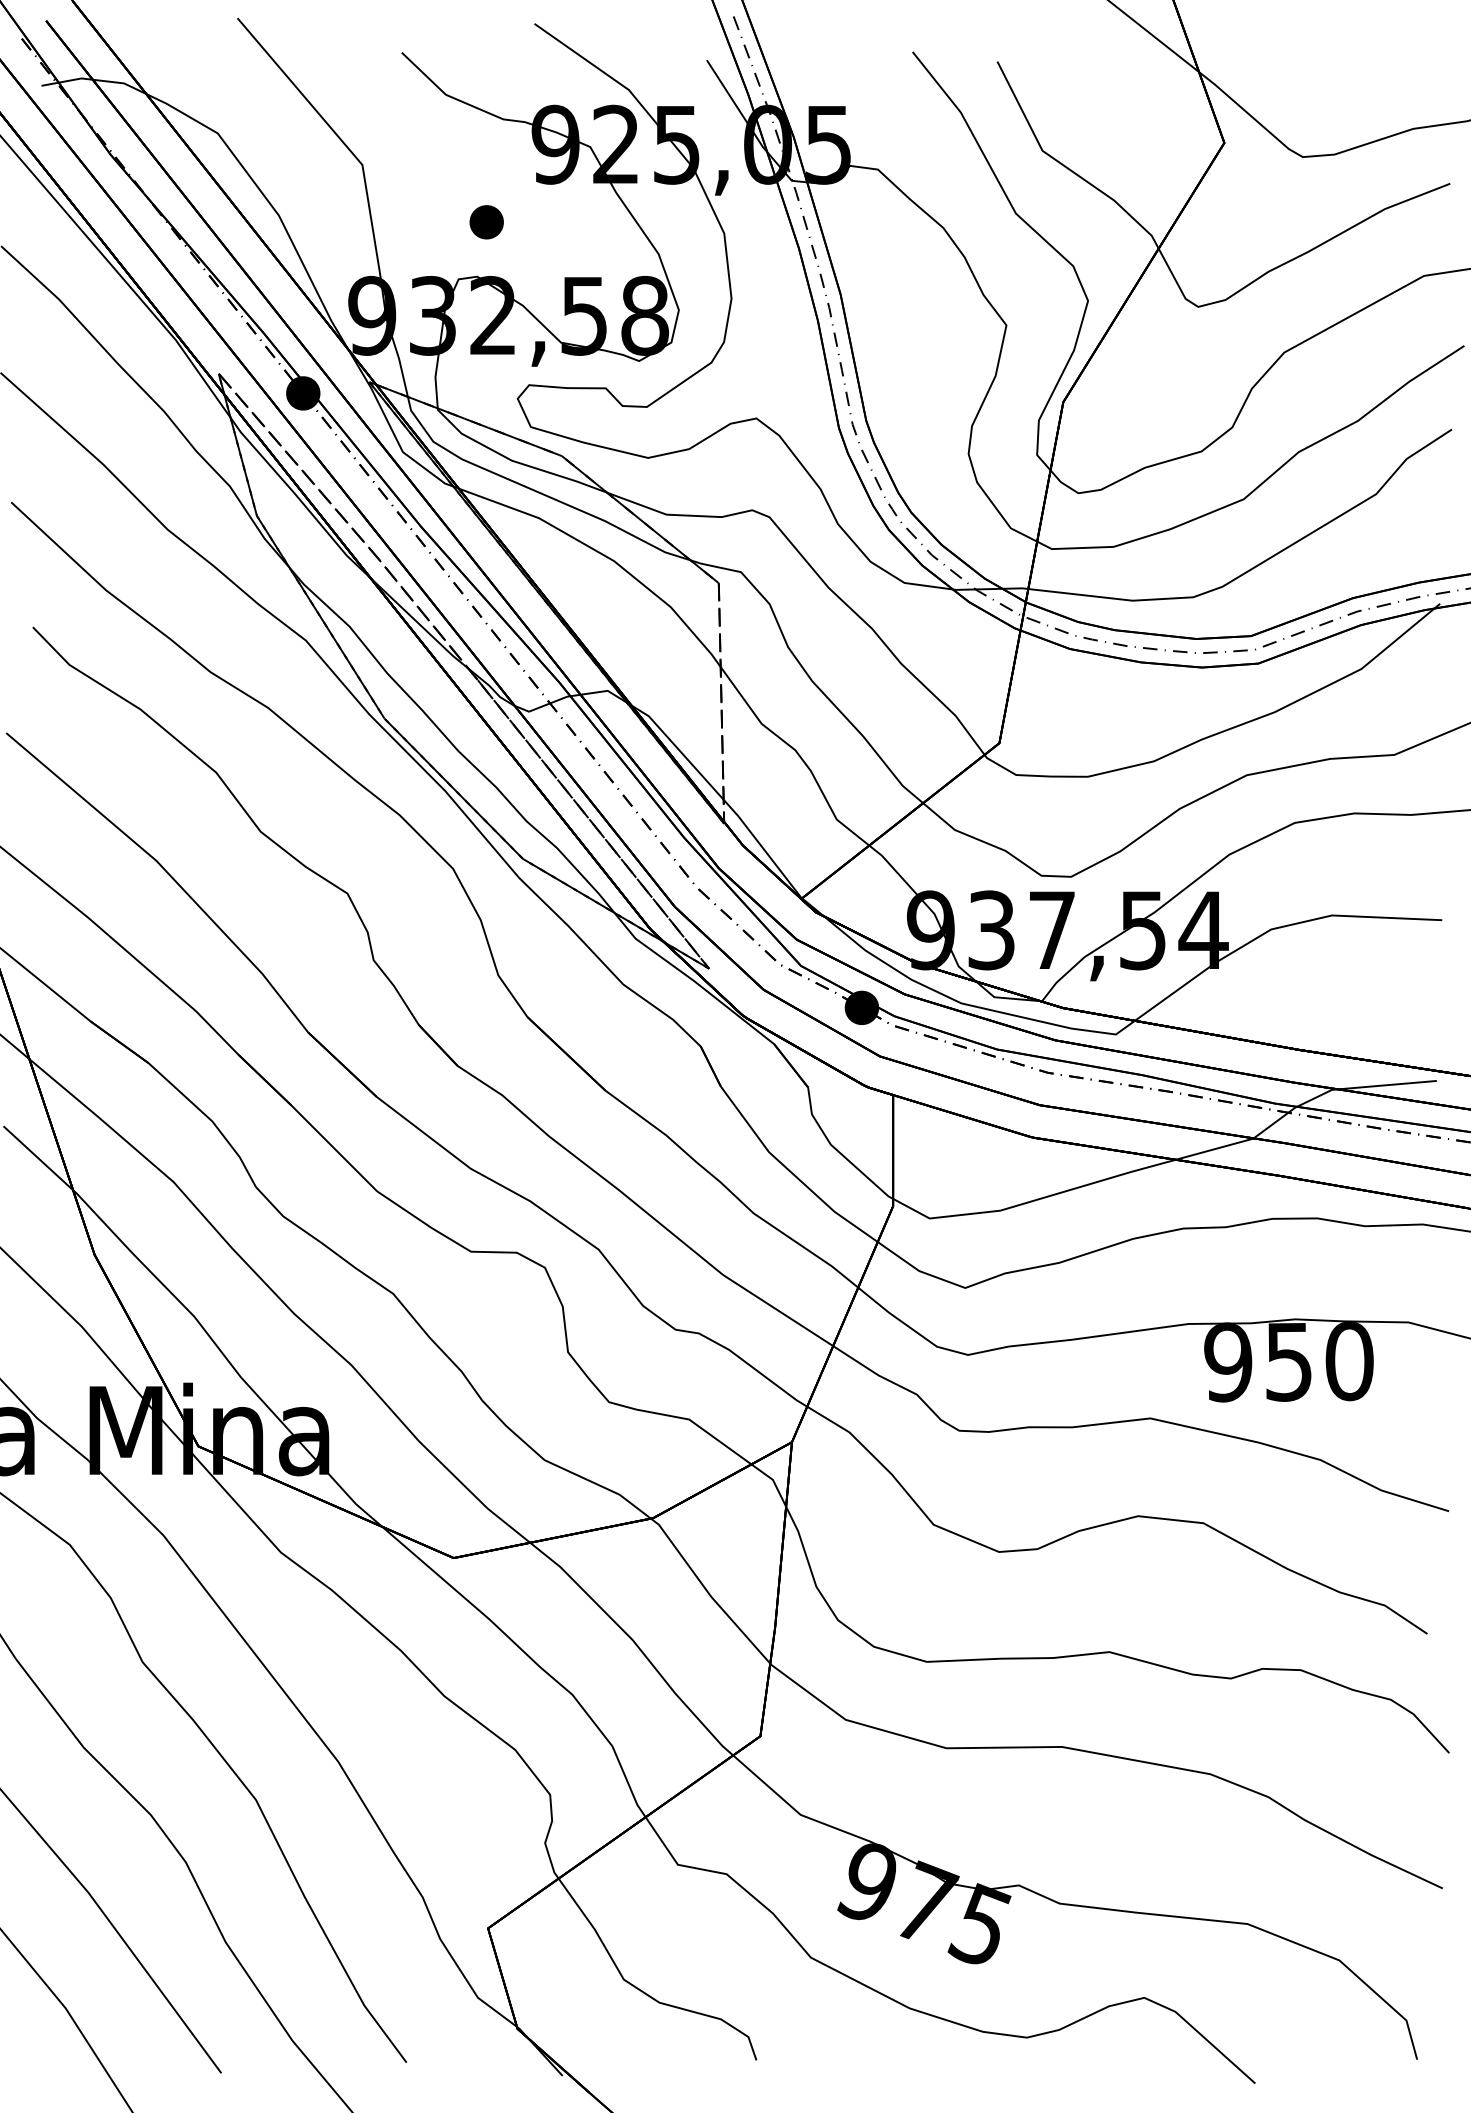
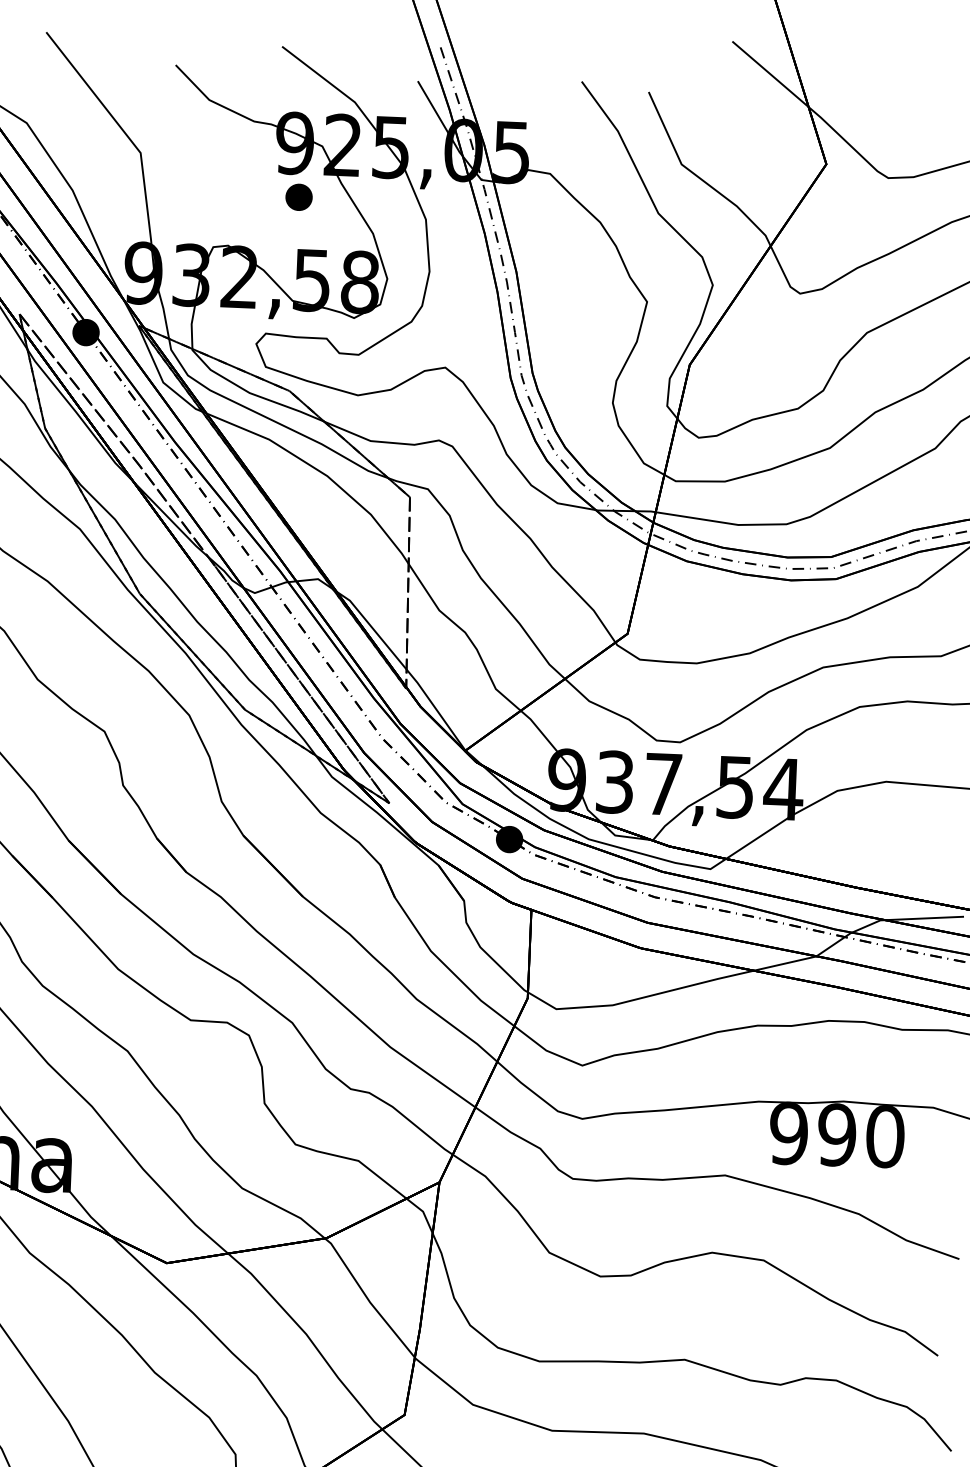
part: (486, 222) -> (298, 197), moved
text: (1288, 1361) -> (836, 1134), 950 -> 990

